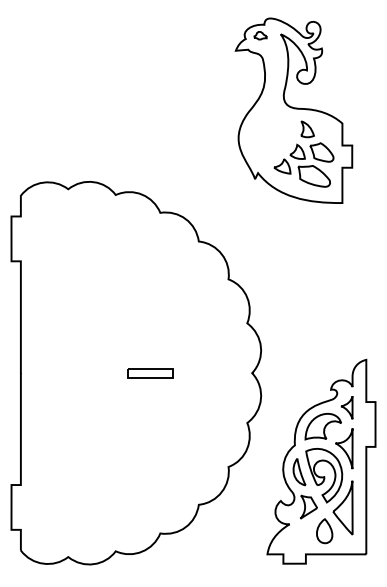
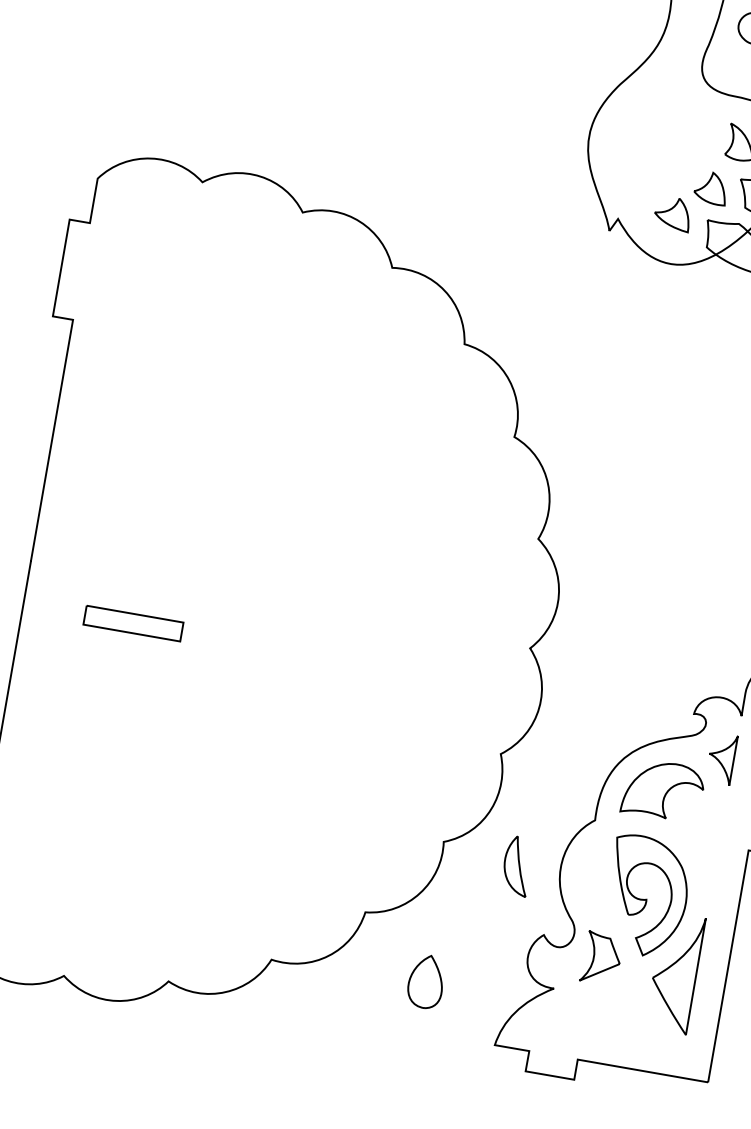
part: (150, 373) -> (132, 624), moved
part: (344, 448) -> (700, 845), removed
part: (299, 472) -> (517, 866), moved
part: (324, 531) -> (425, 982), moved

